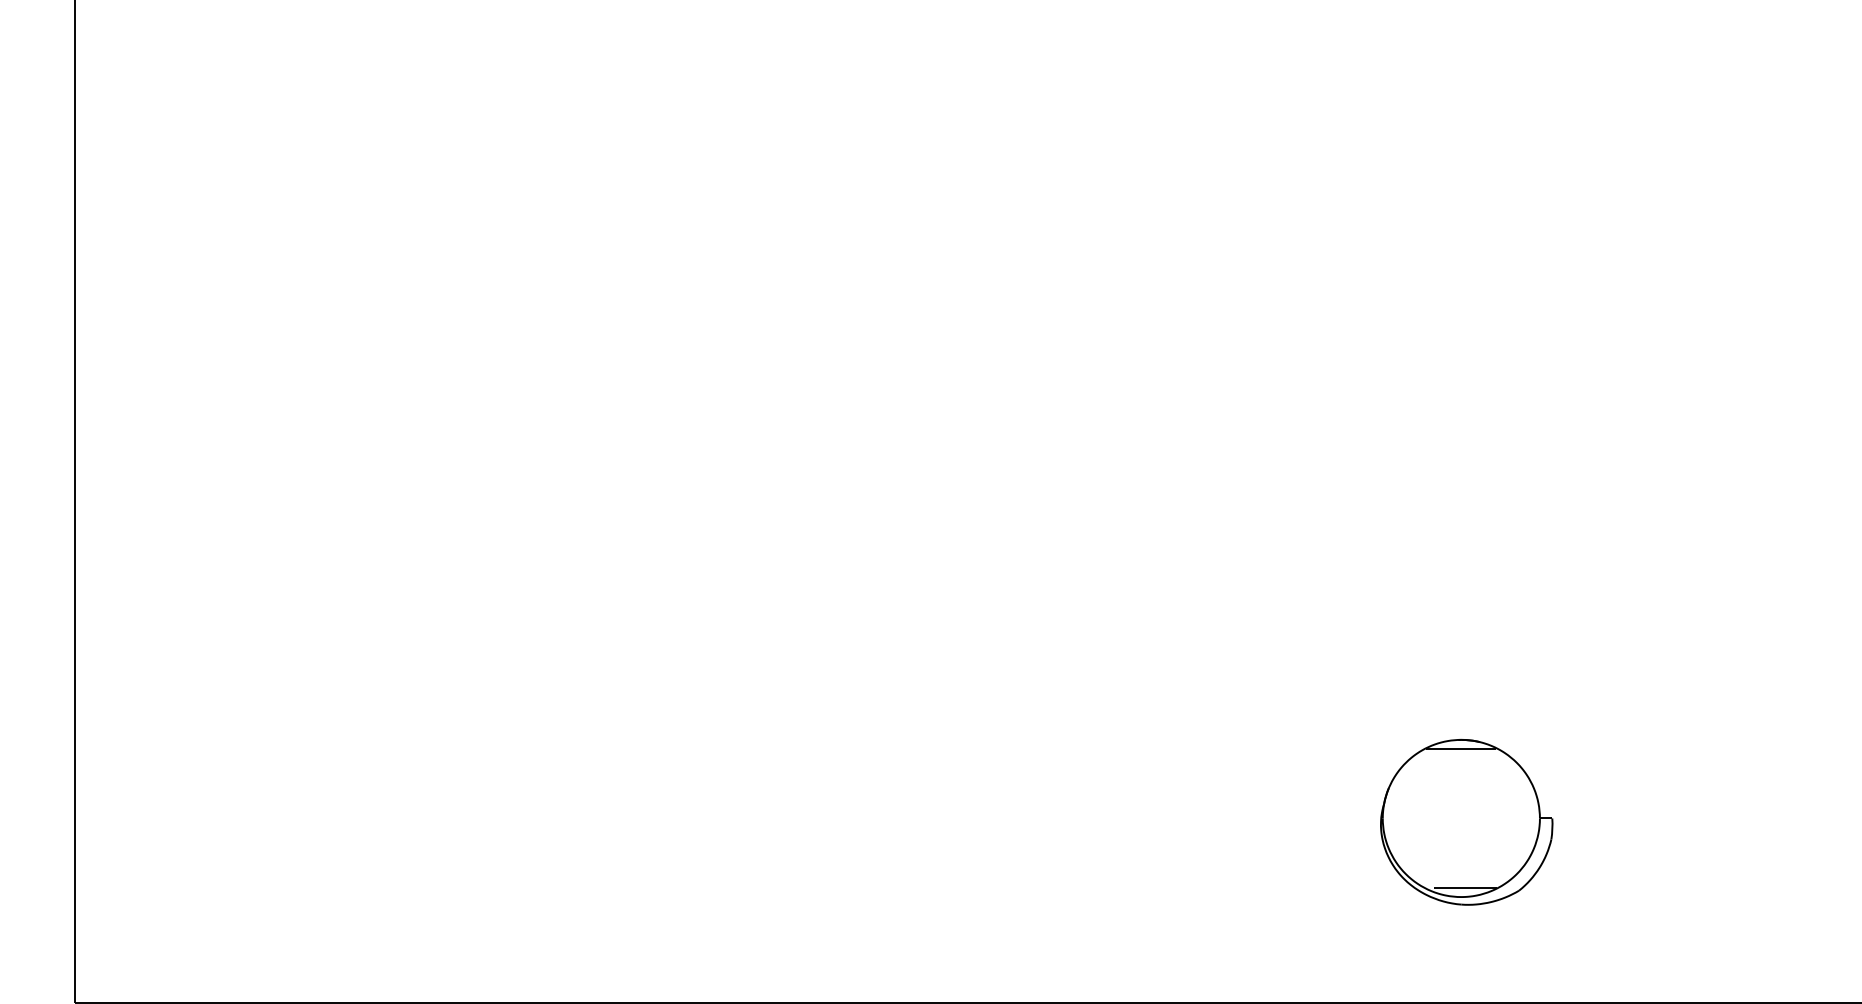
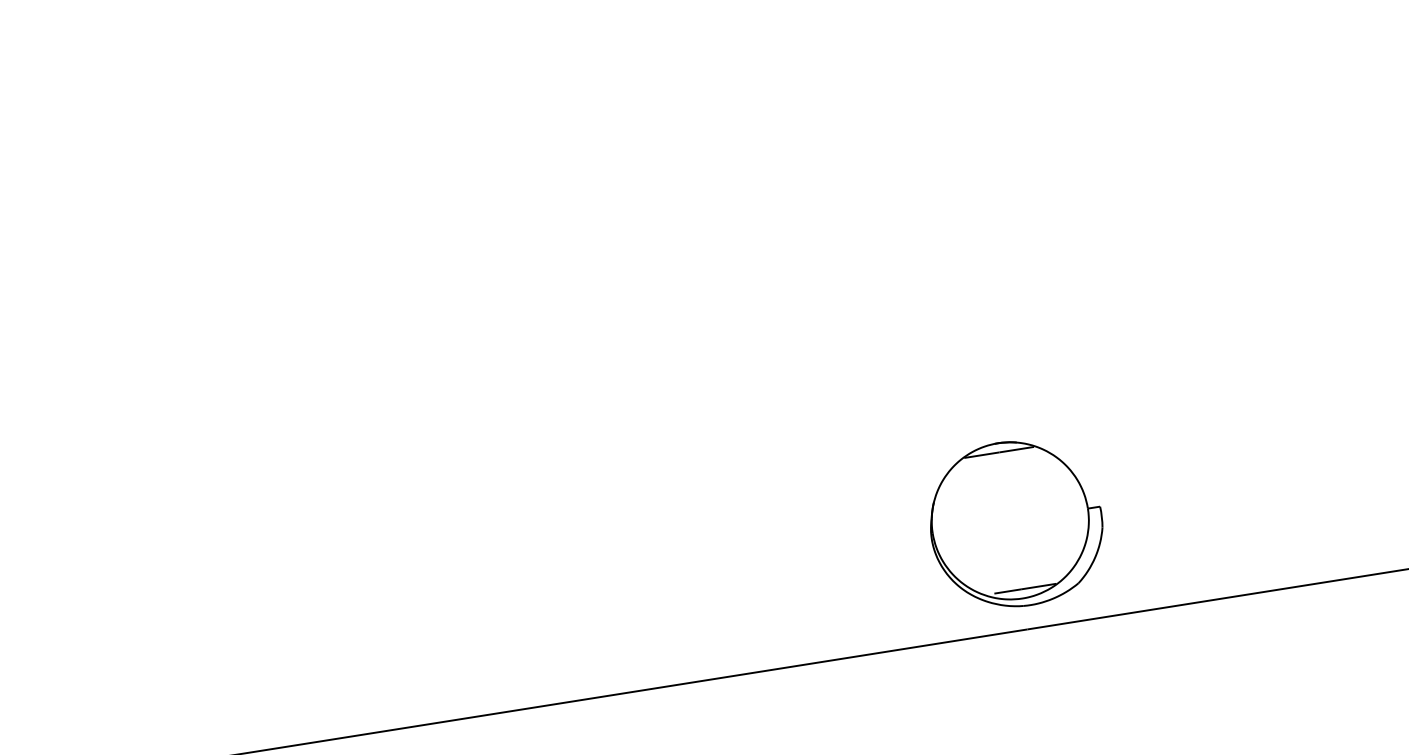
part: (1466, 822) -> (1016, 524), moved

